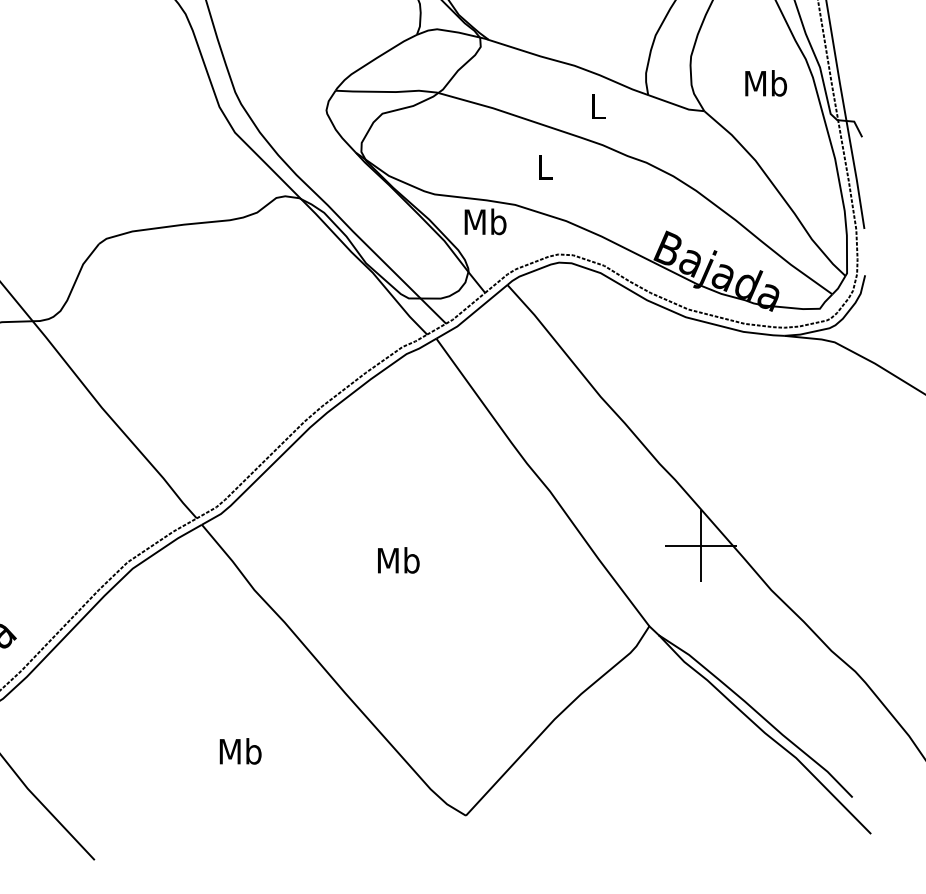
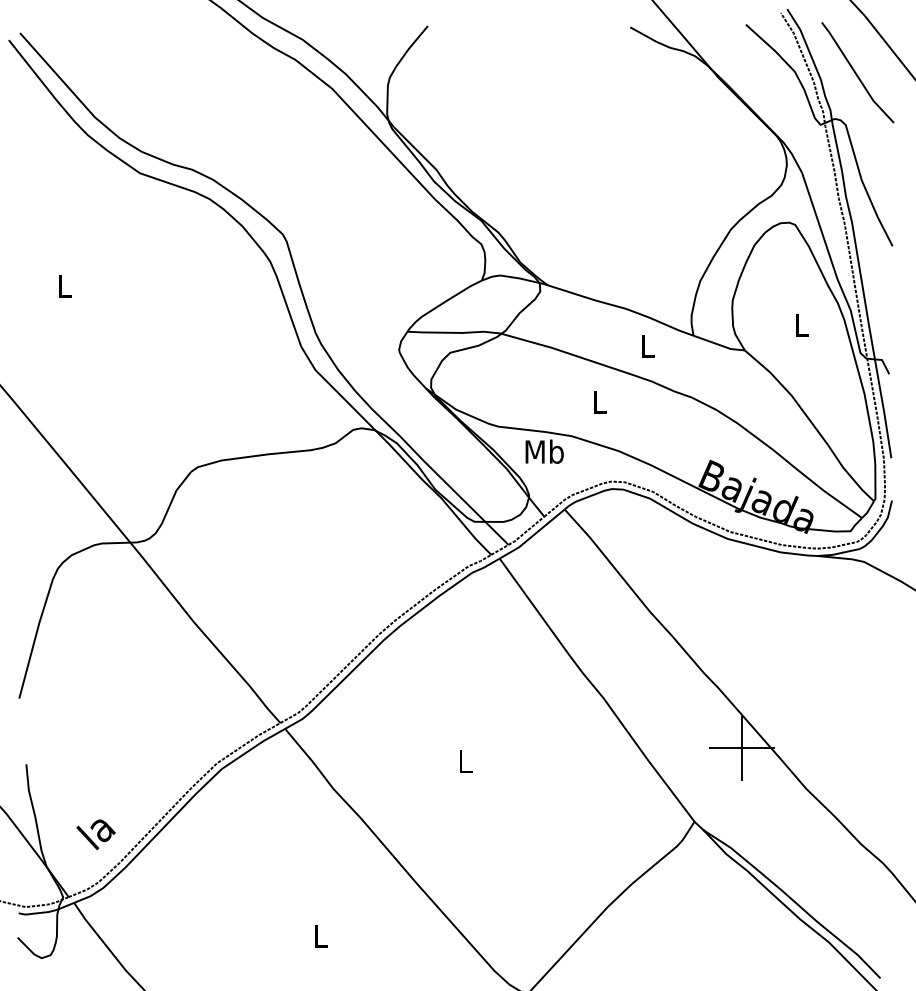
text: (766, 82) -> (801, 324), Mb -> L
text: (399, 560) -> (465, 761), Mb -> L
text: (240, 751) -> (320, 936), Mb -> L

